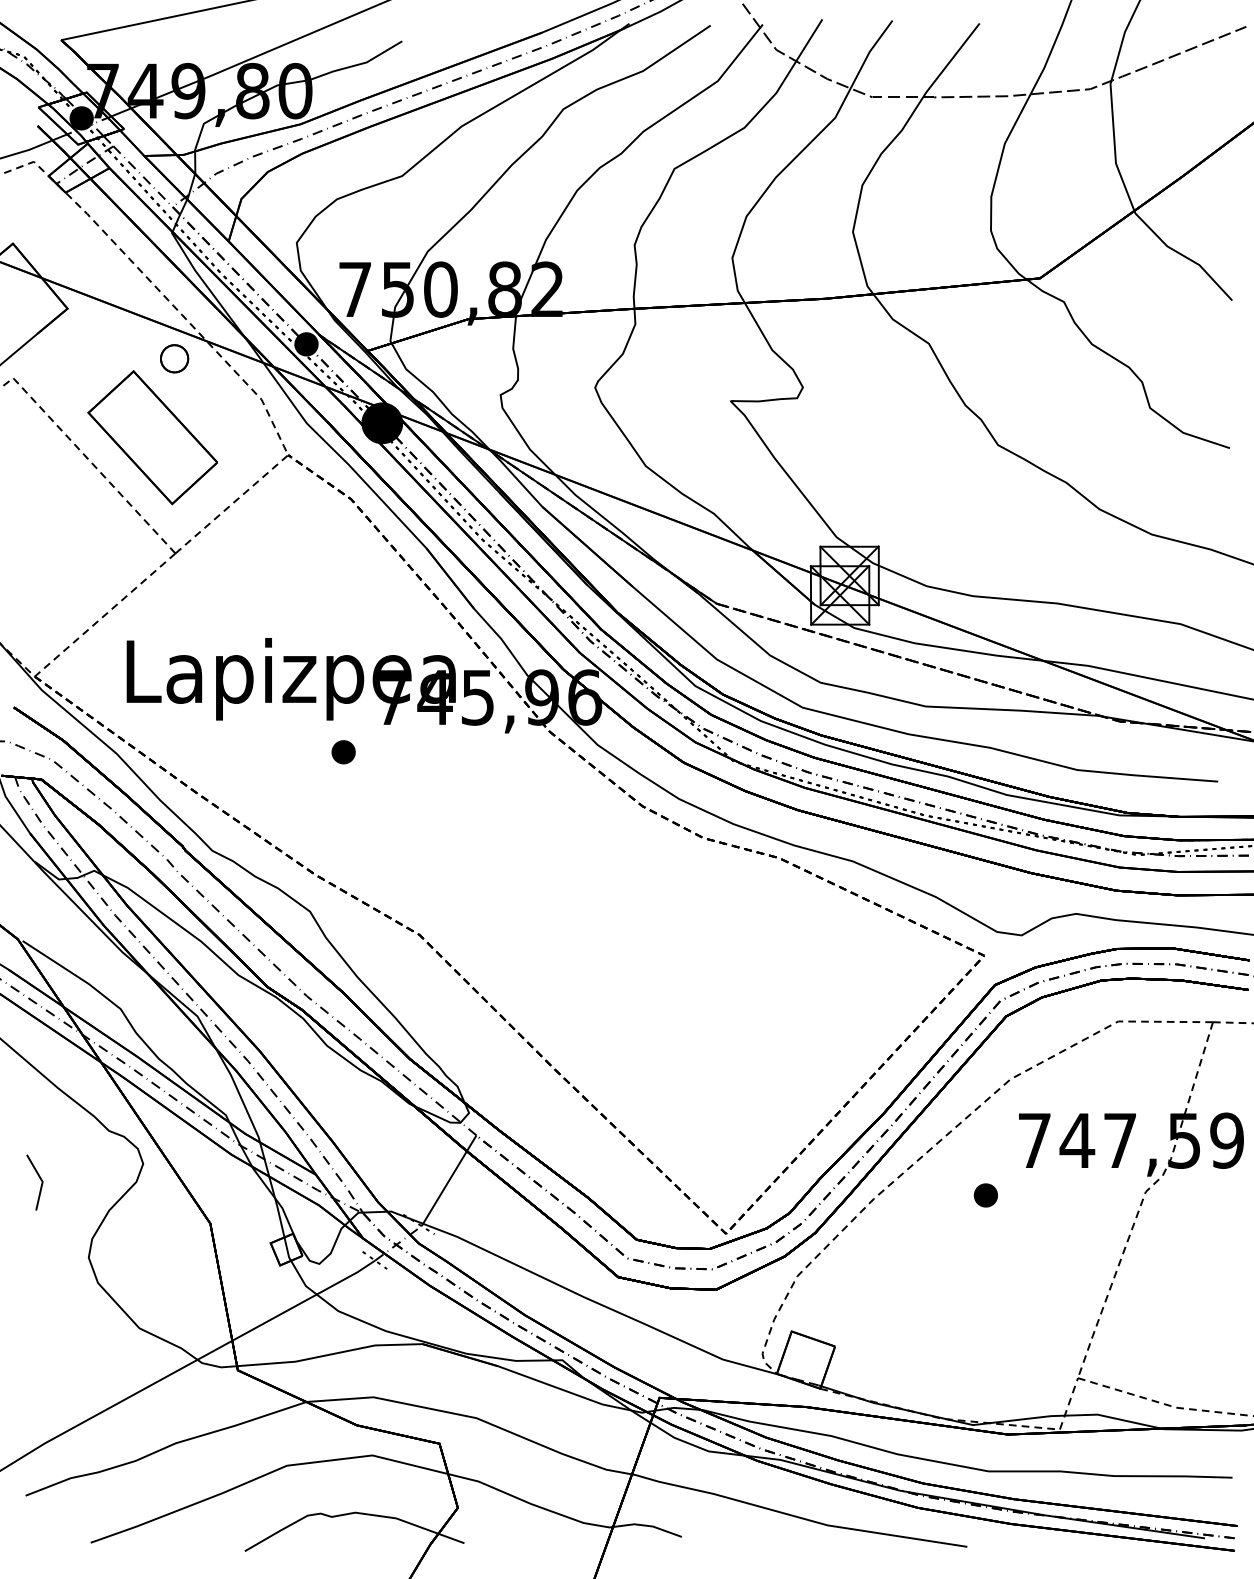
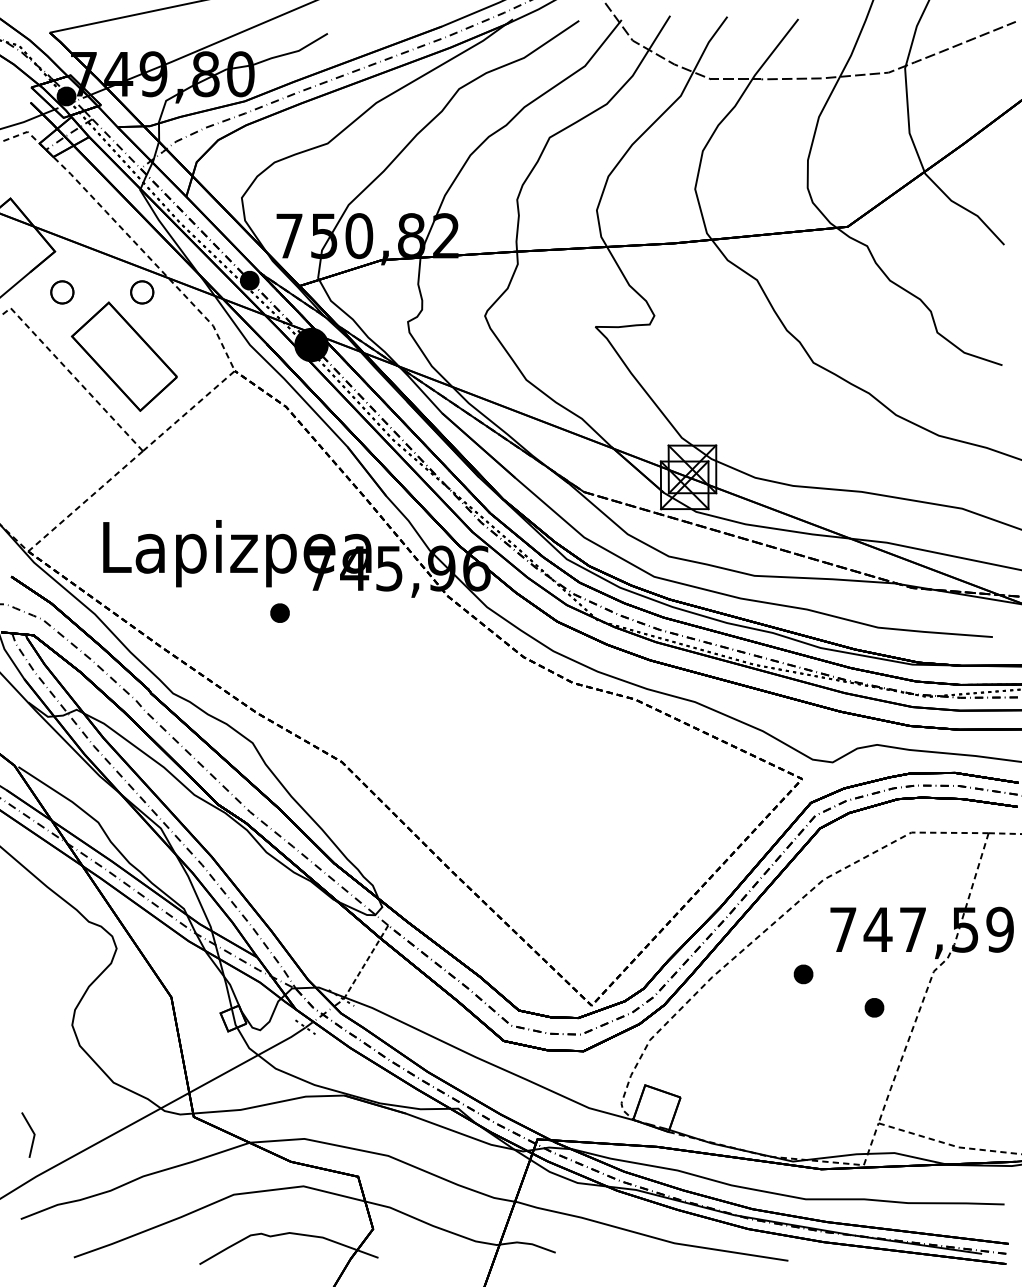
part: (76, 358) -> (62, 292), added
line: (40, 1180) -> (32, 1133), moved
line: (449, 1180) -> (366, 962), solid -> dashed
part: (1072, 1236) -> (874, 1007), added

